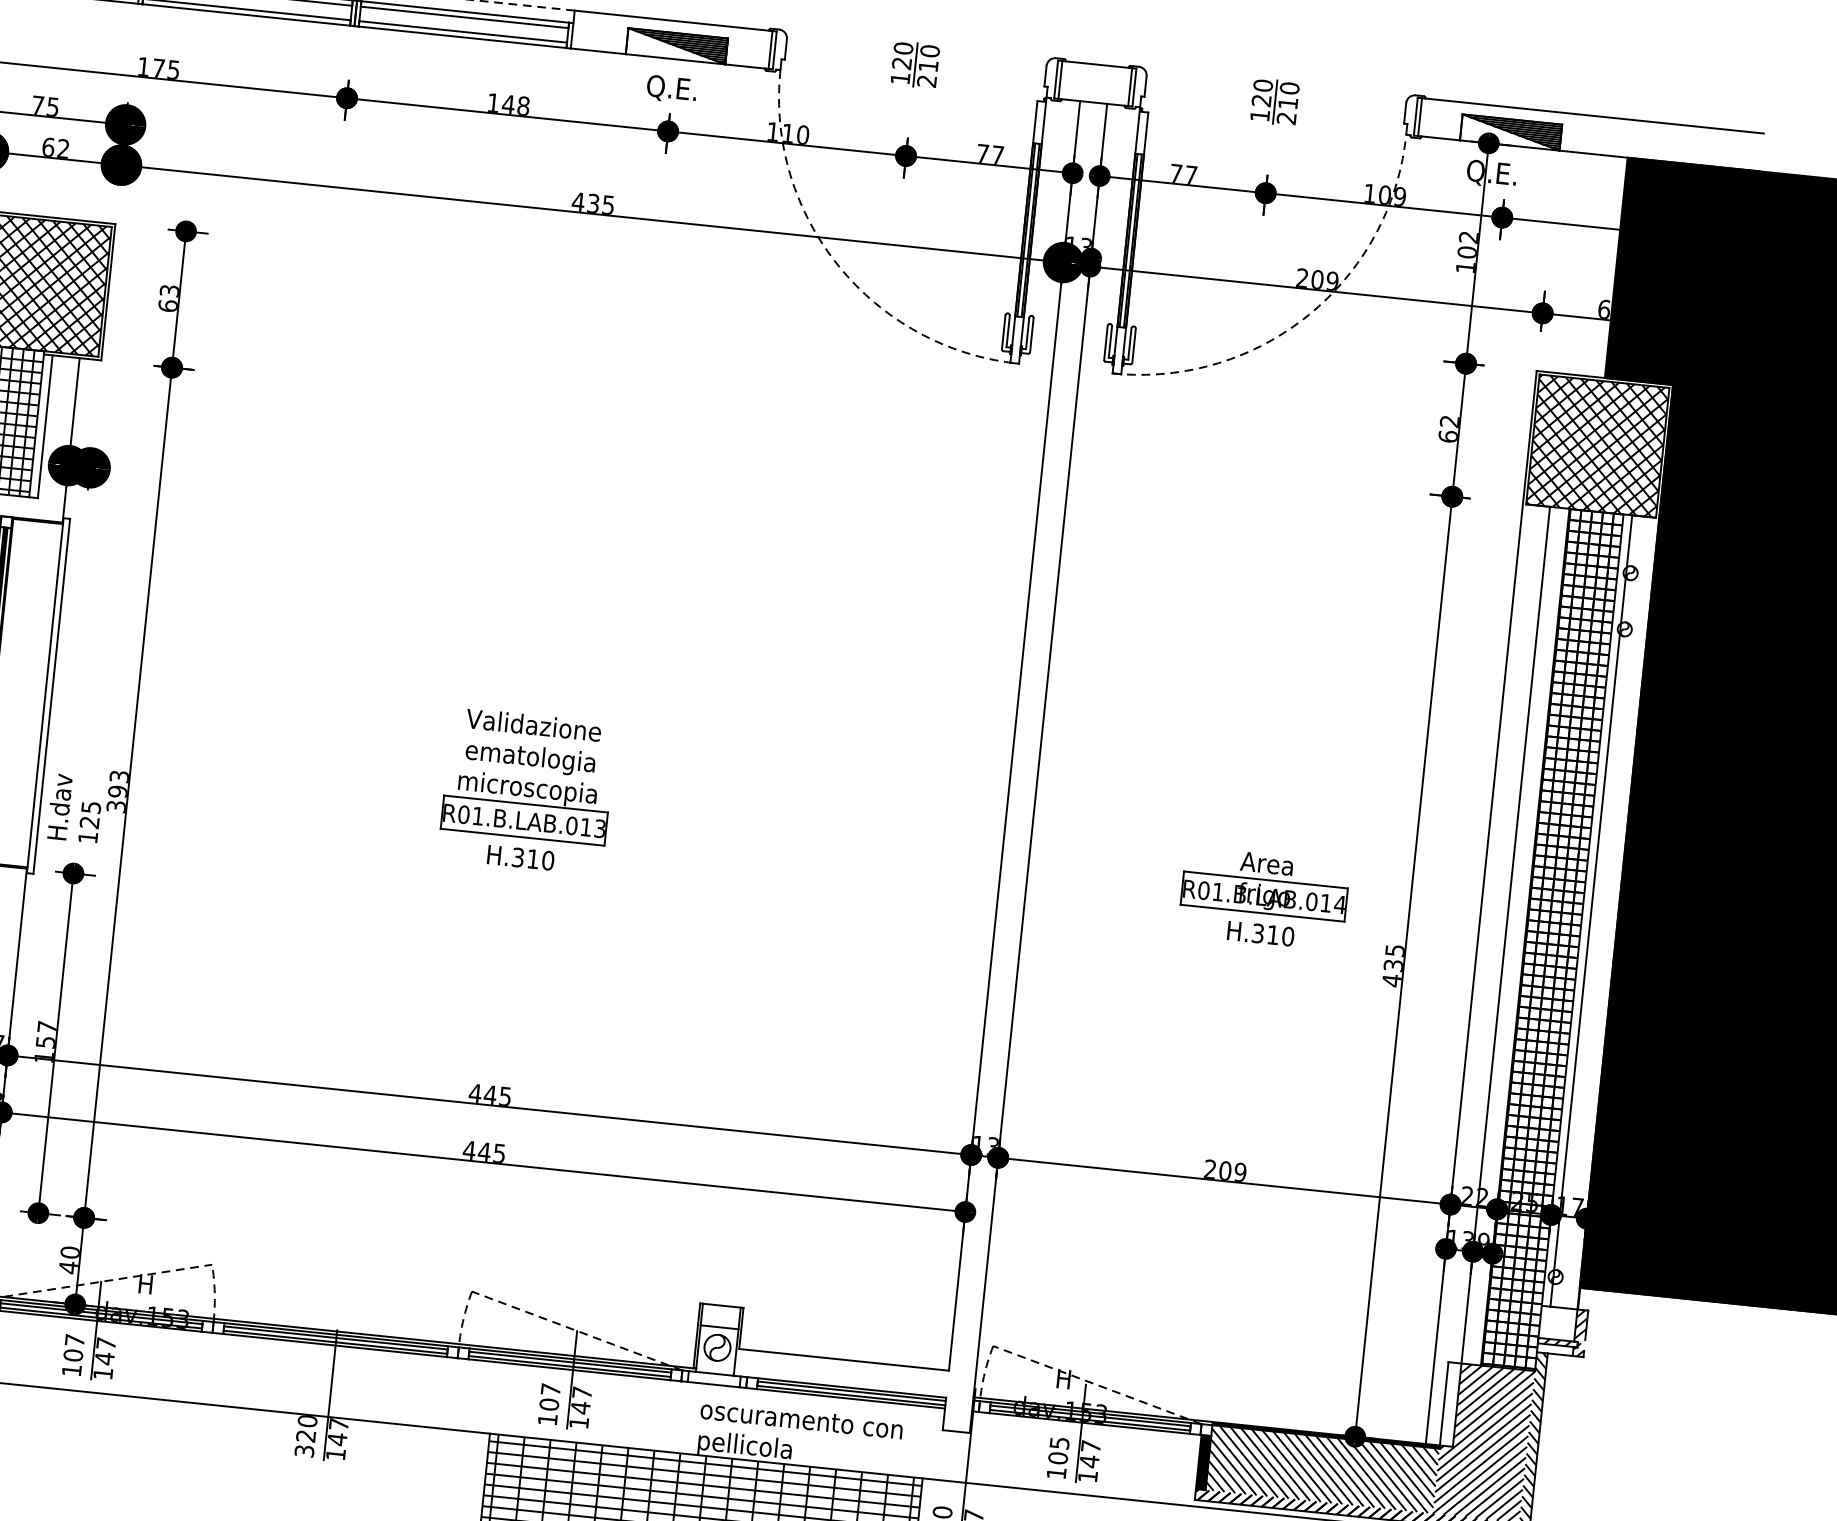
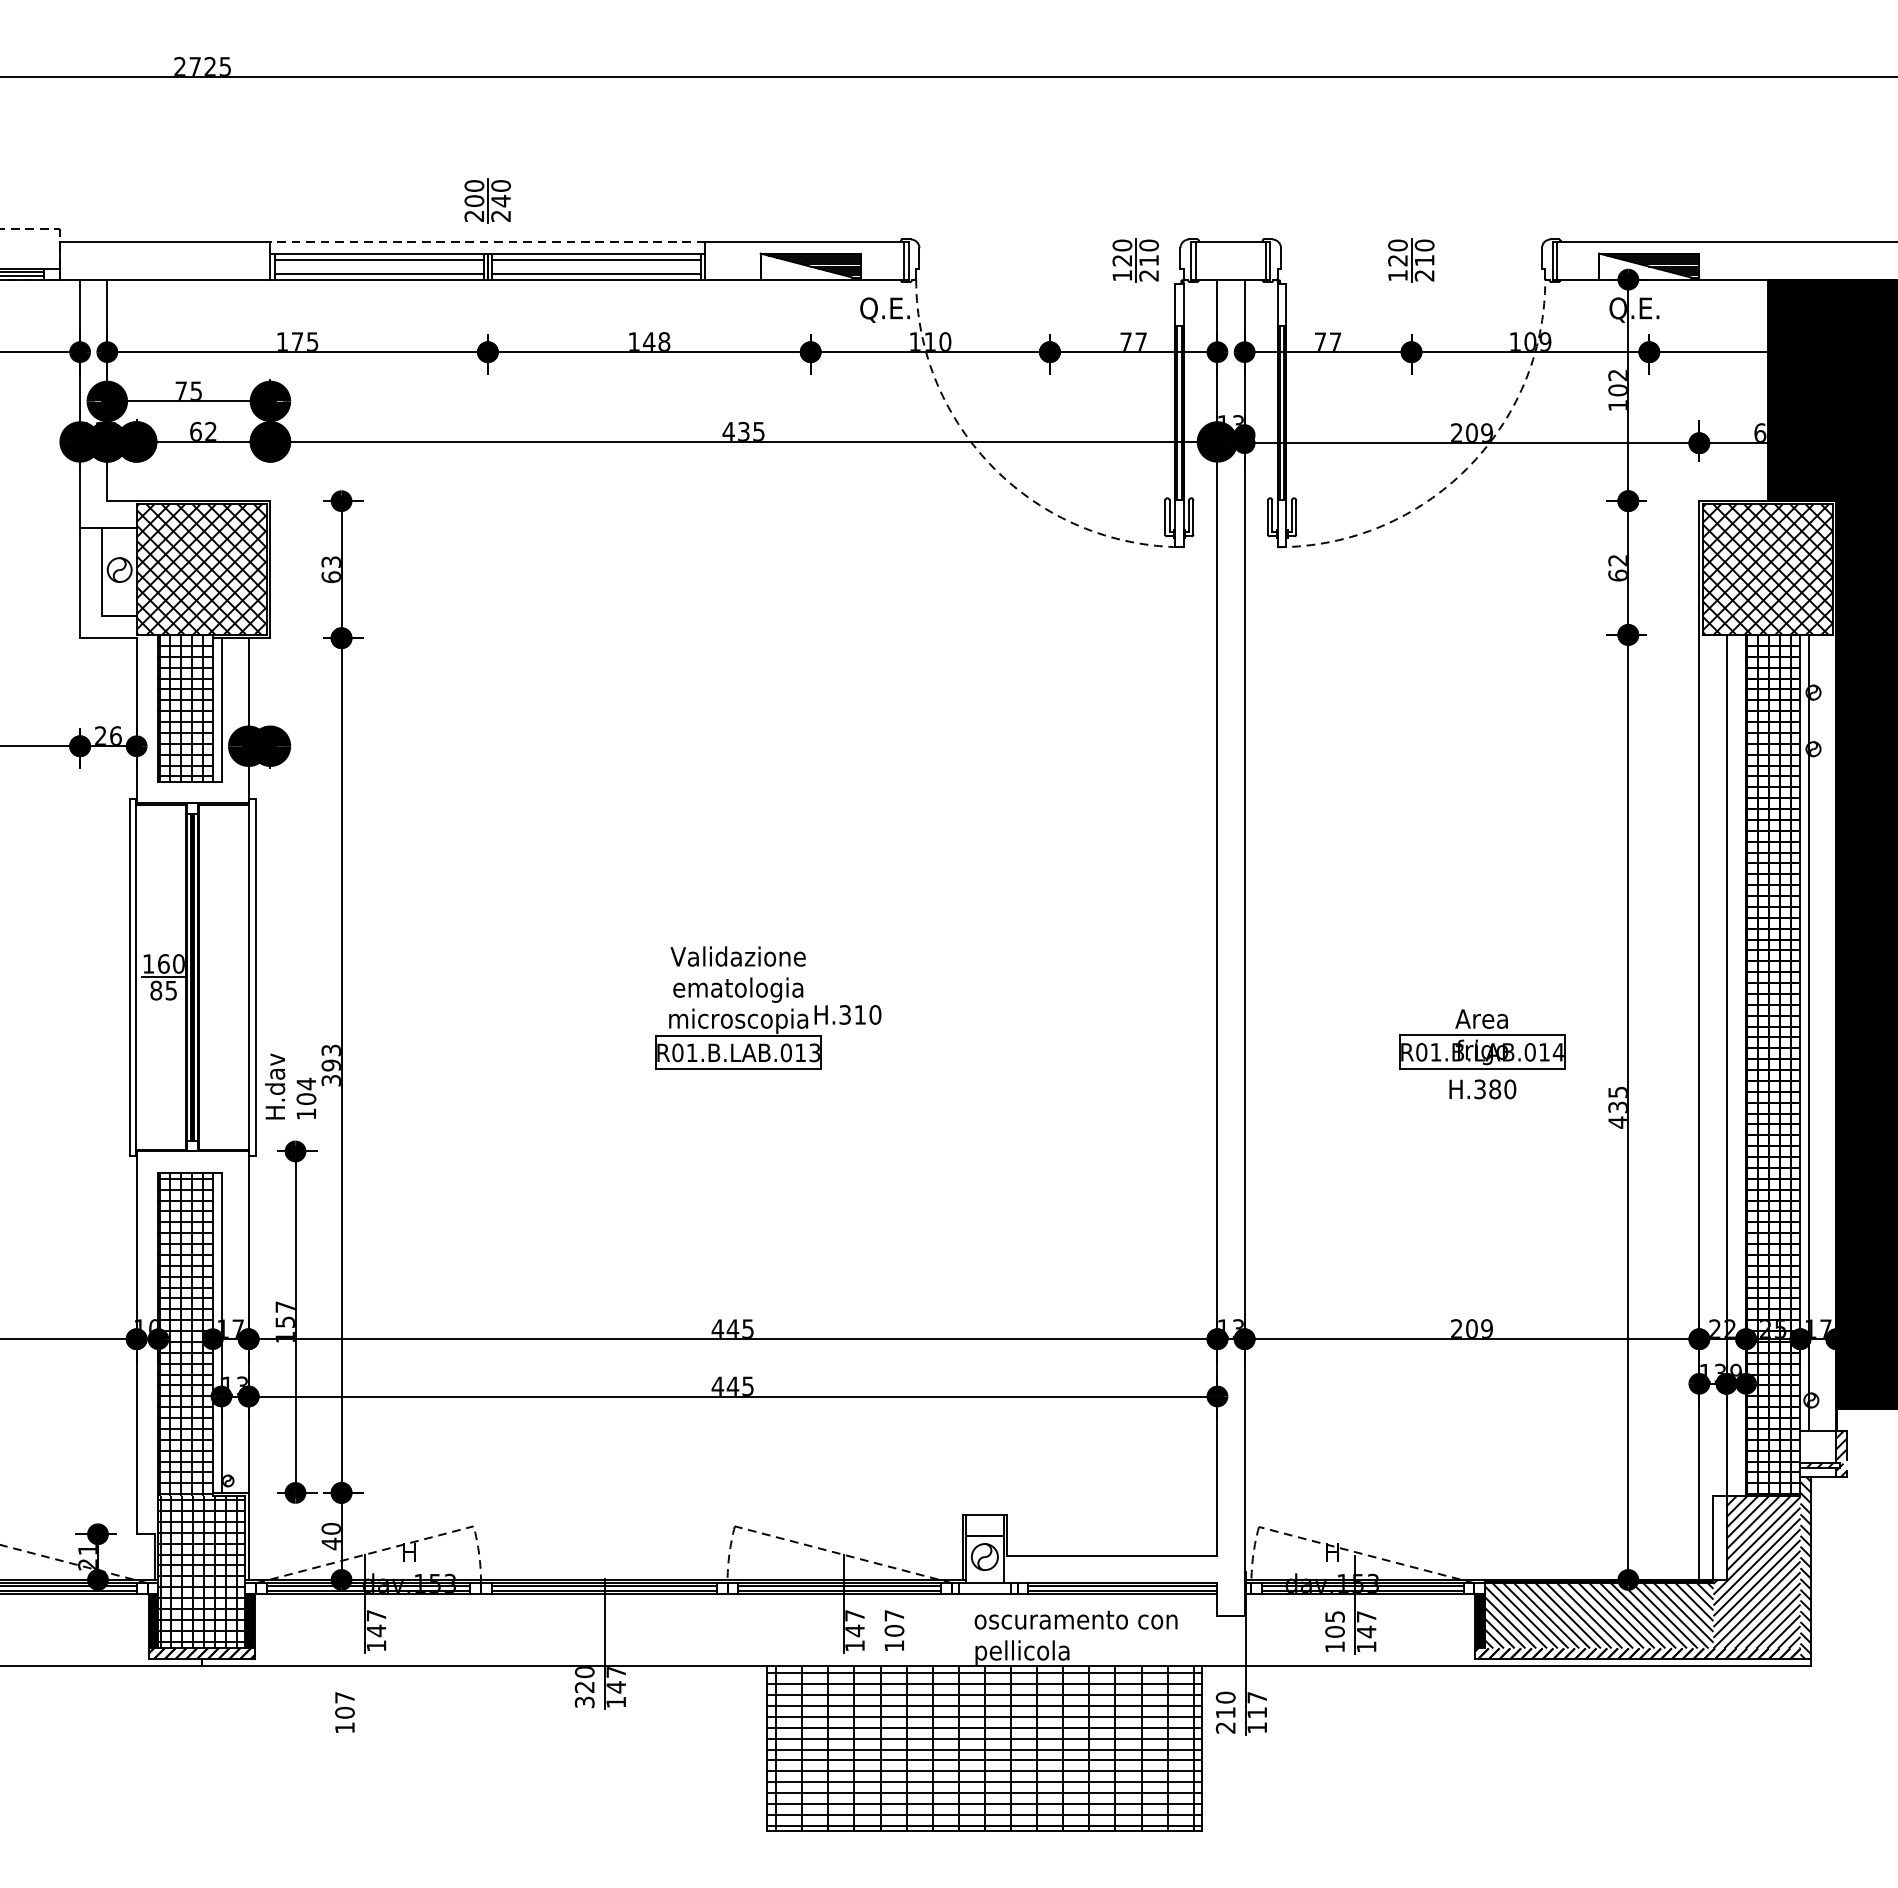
part: (915, 64) -> (1135, 260), moved
text: (671, 88) -> (884, 309), moved
text: (90, 814) -> (306, 1090), 125 -> 104
text: (520, 857) -> (847, 1014), moved
text: (1273, 935) -> (1495, 1089), H.310 -> H.380
text: (72, 1355) -> (344, 1712), moved
text: (549, 1404) -> (894, 1630), moved

